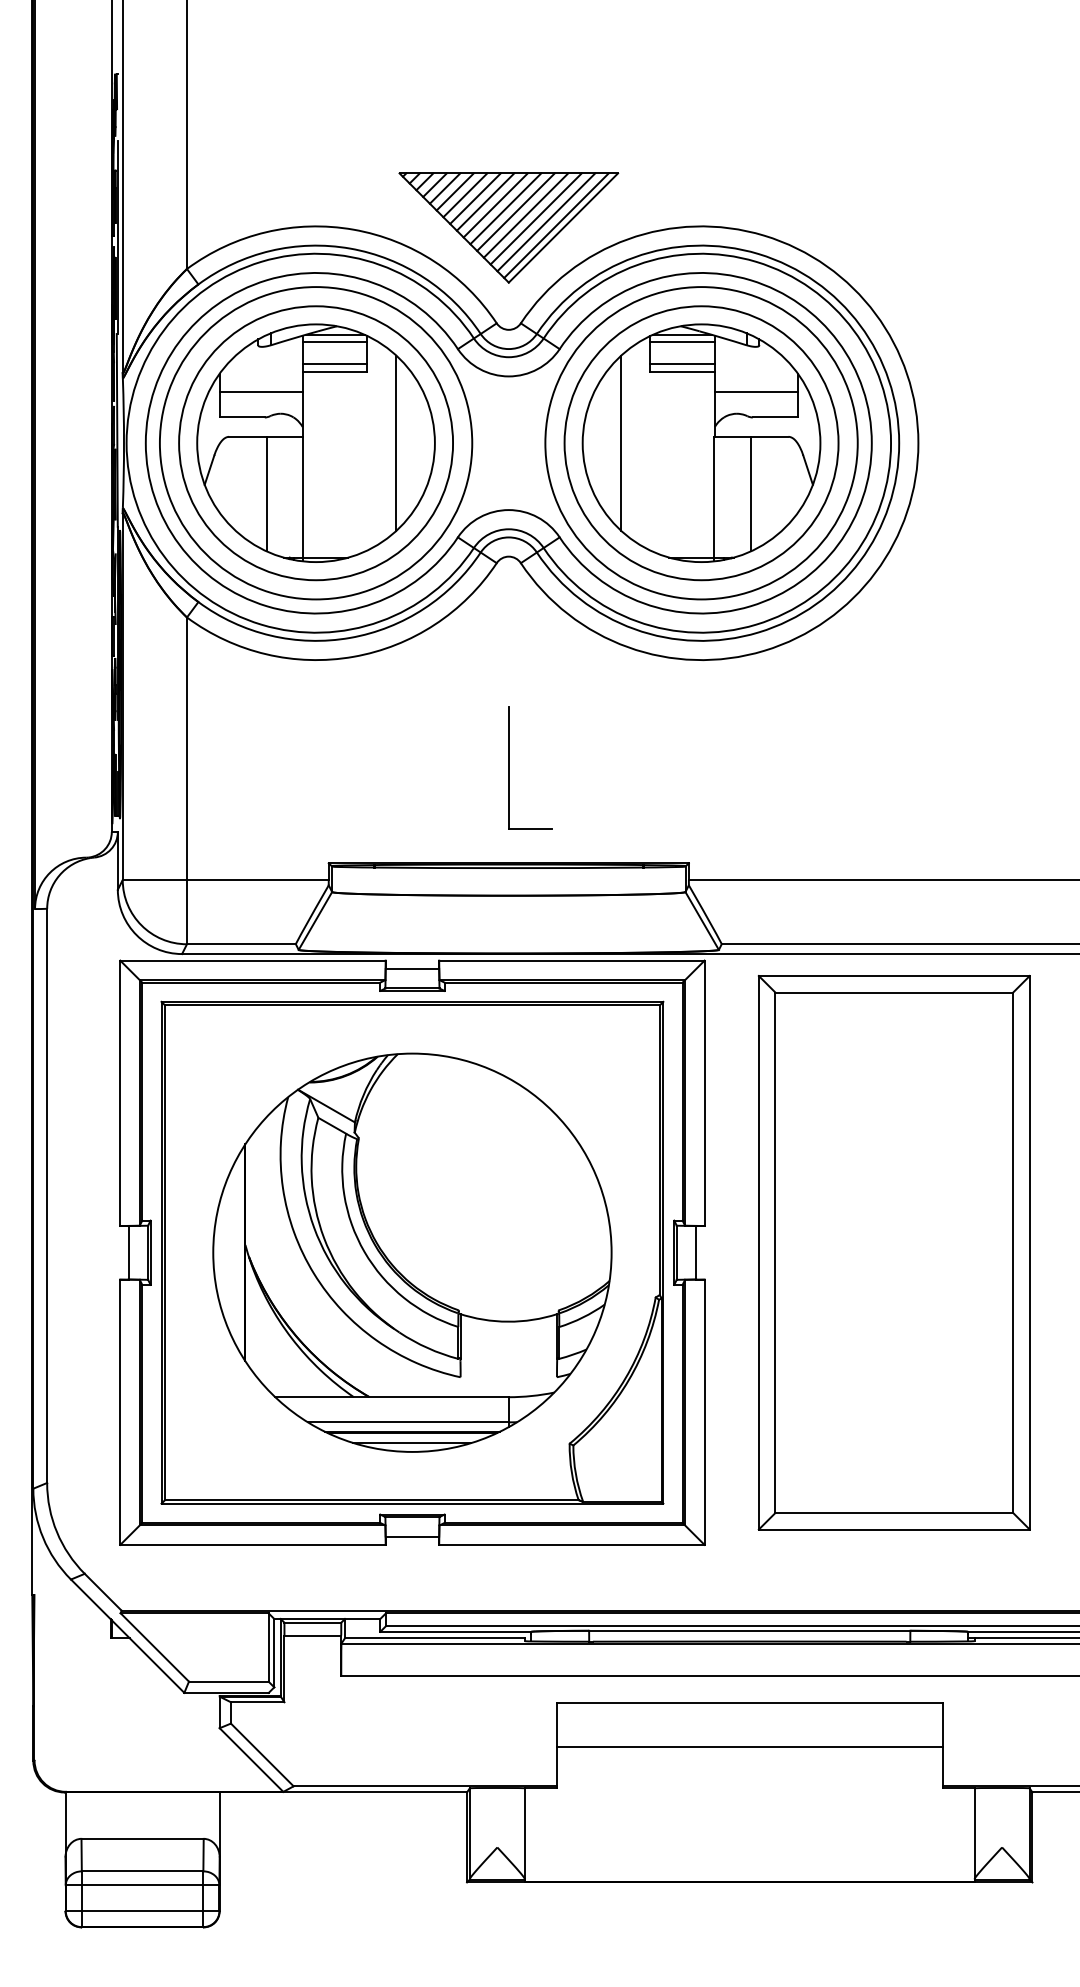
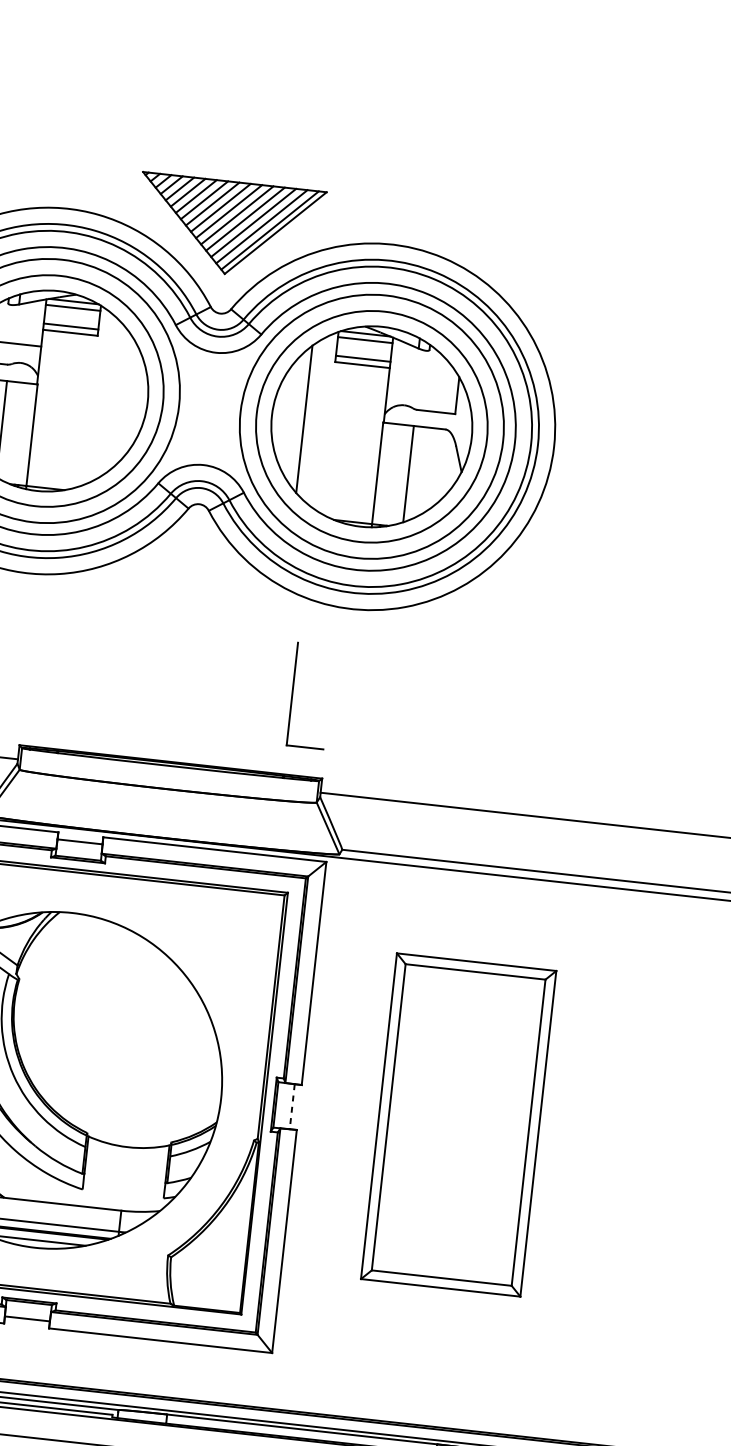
line: (756, 391) -> (422, 388), removed
line: (396, 442) -> (115, 397), removed
part: (509, 767) -> (292, 693), moved
line: (696, 1252) -> (292, 1106), solid -> dashed
part: (893, 1252) -> (458, 1124), size x0.7

